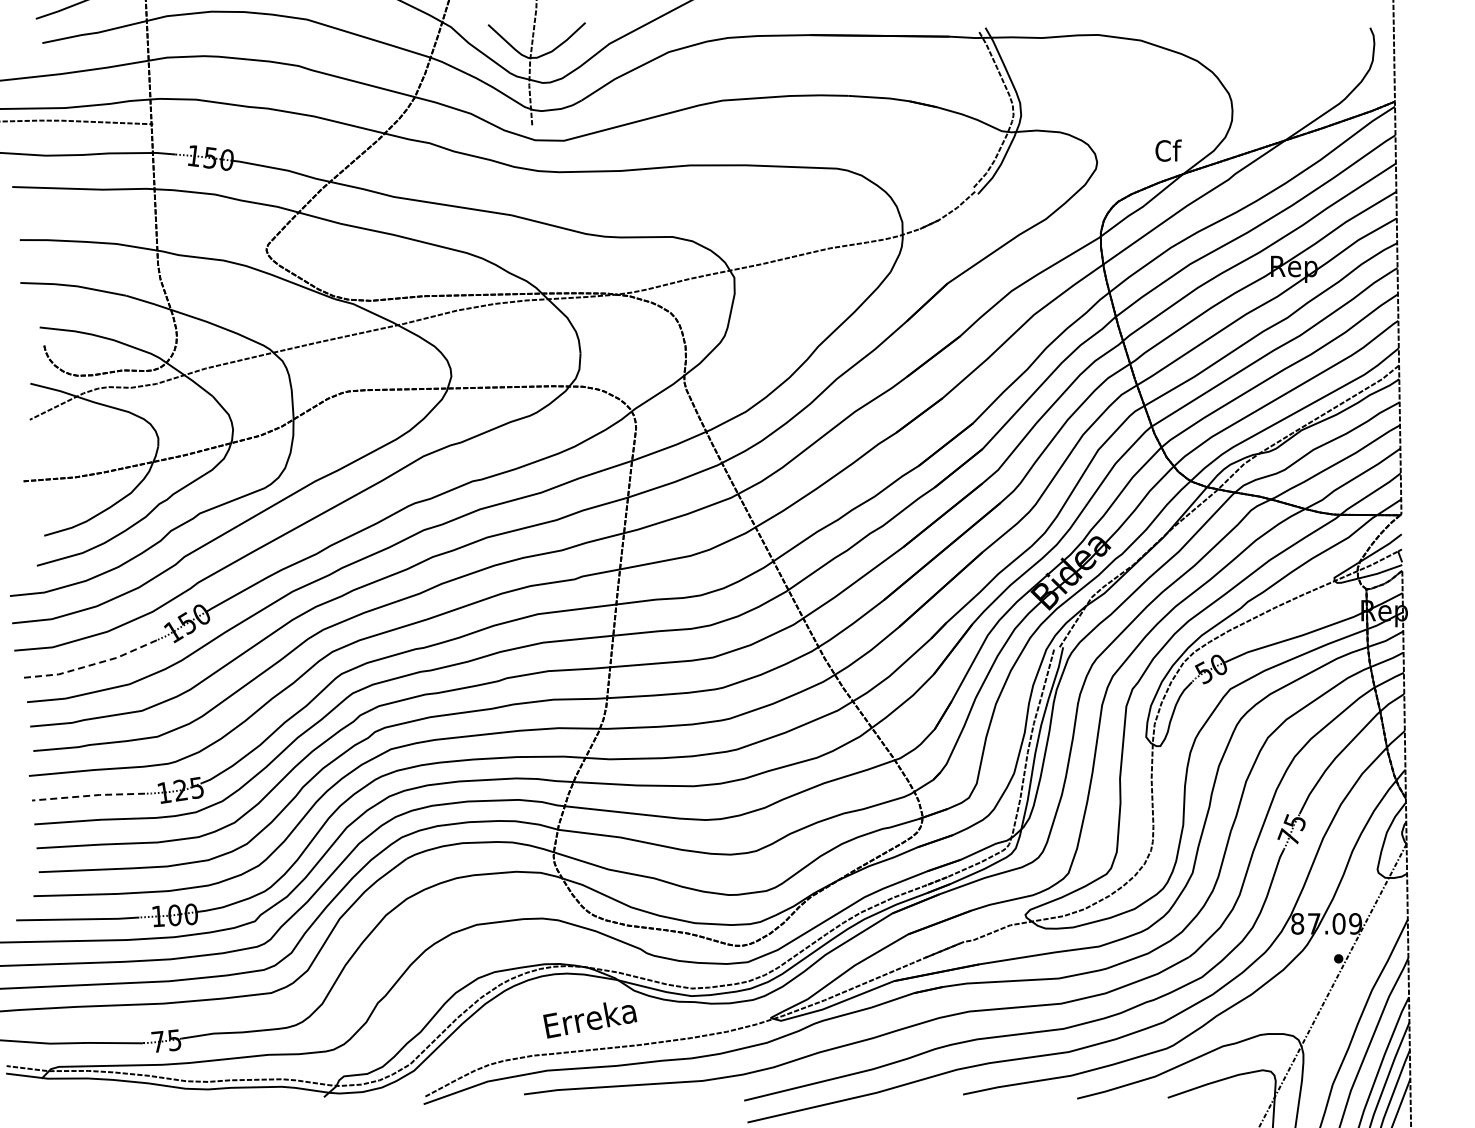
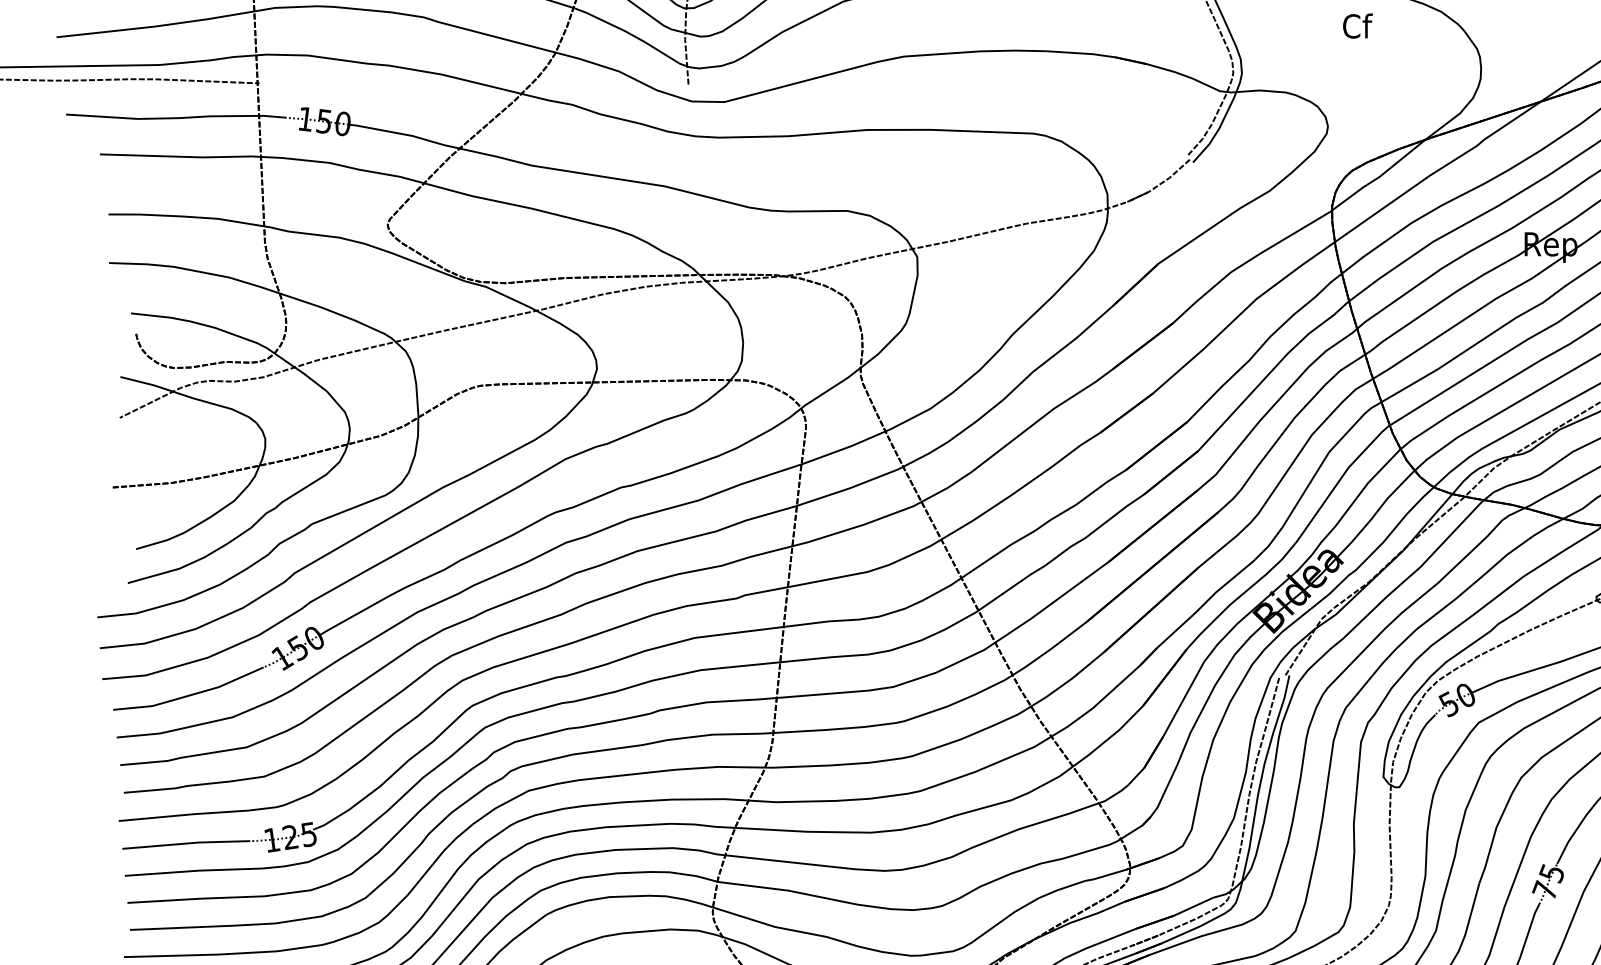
text: (1168, 150) -> (1357, 25), moved
line: (91, 665) -> (189, 695), dashed -> solid
line: (88, 795) -> (186, 843), dashed -> solid

